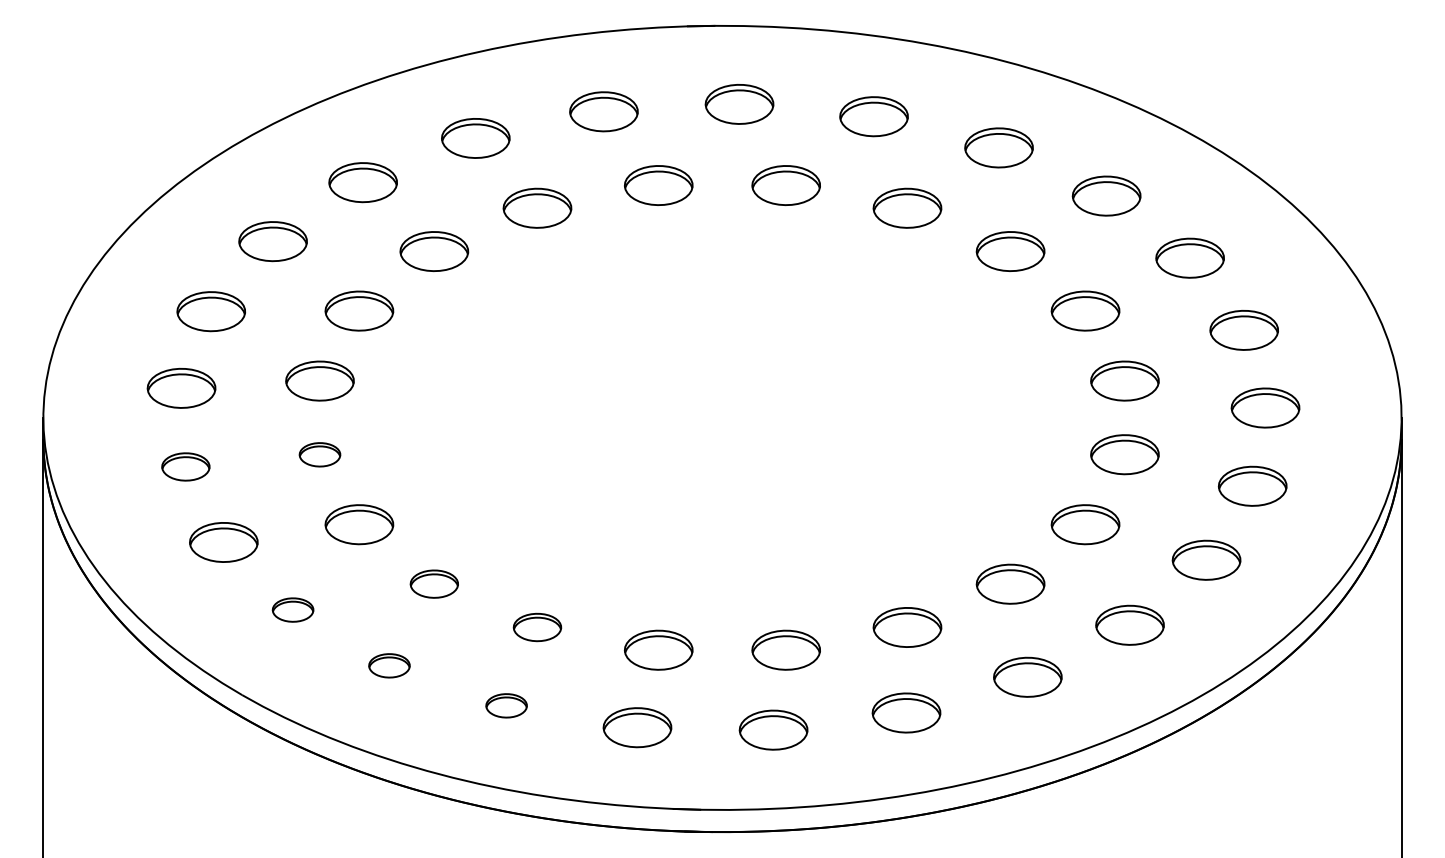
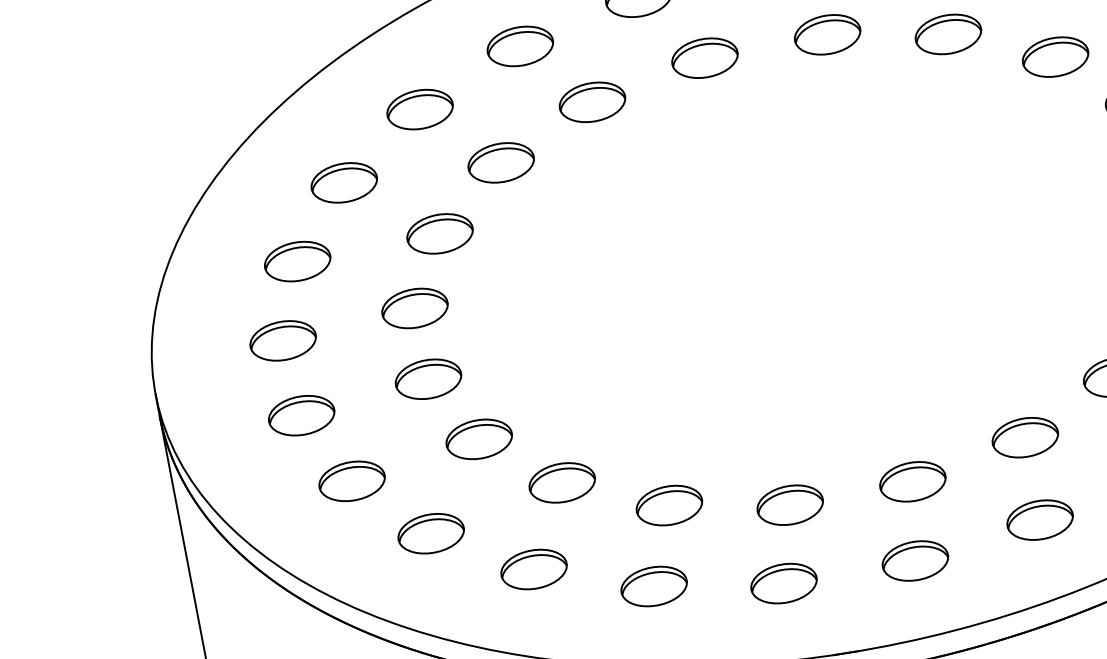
part: (319, 454) -> (427, 379), size x1.67
part: (185, 466) -> (301, 415), size x1.43
part: (434, 583) -> (562, 482), size x1.43
part: (292, 609) -> (430, 533), size x1.67
part: (537, 627) -> (669, 505), size x1.43
part: (389, 665) -> (534, 569), size x1.67
part: (506, 705) -> (653, 586), size x1.67

